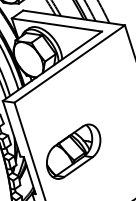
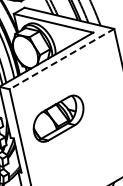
line: (69, 64) -> (61, 59), solid -> dashed
part: (73, 151) -> (58, 118), moved

